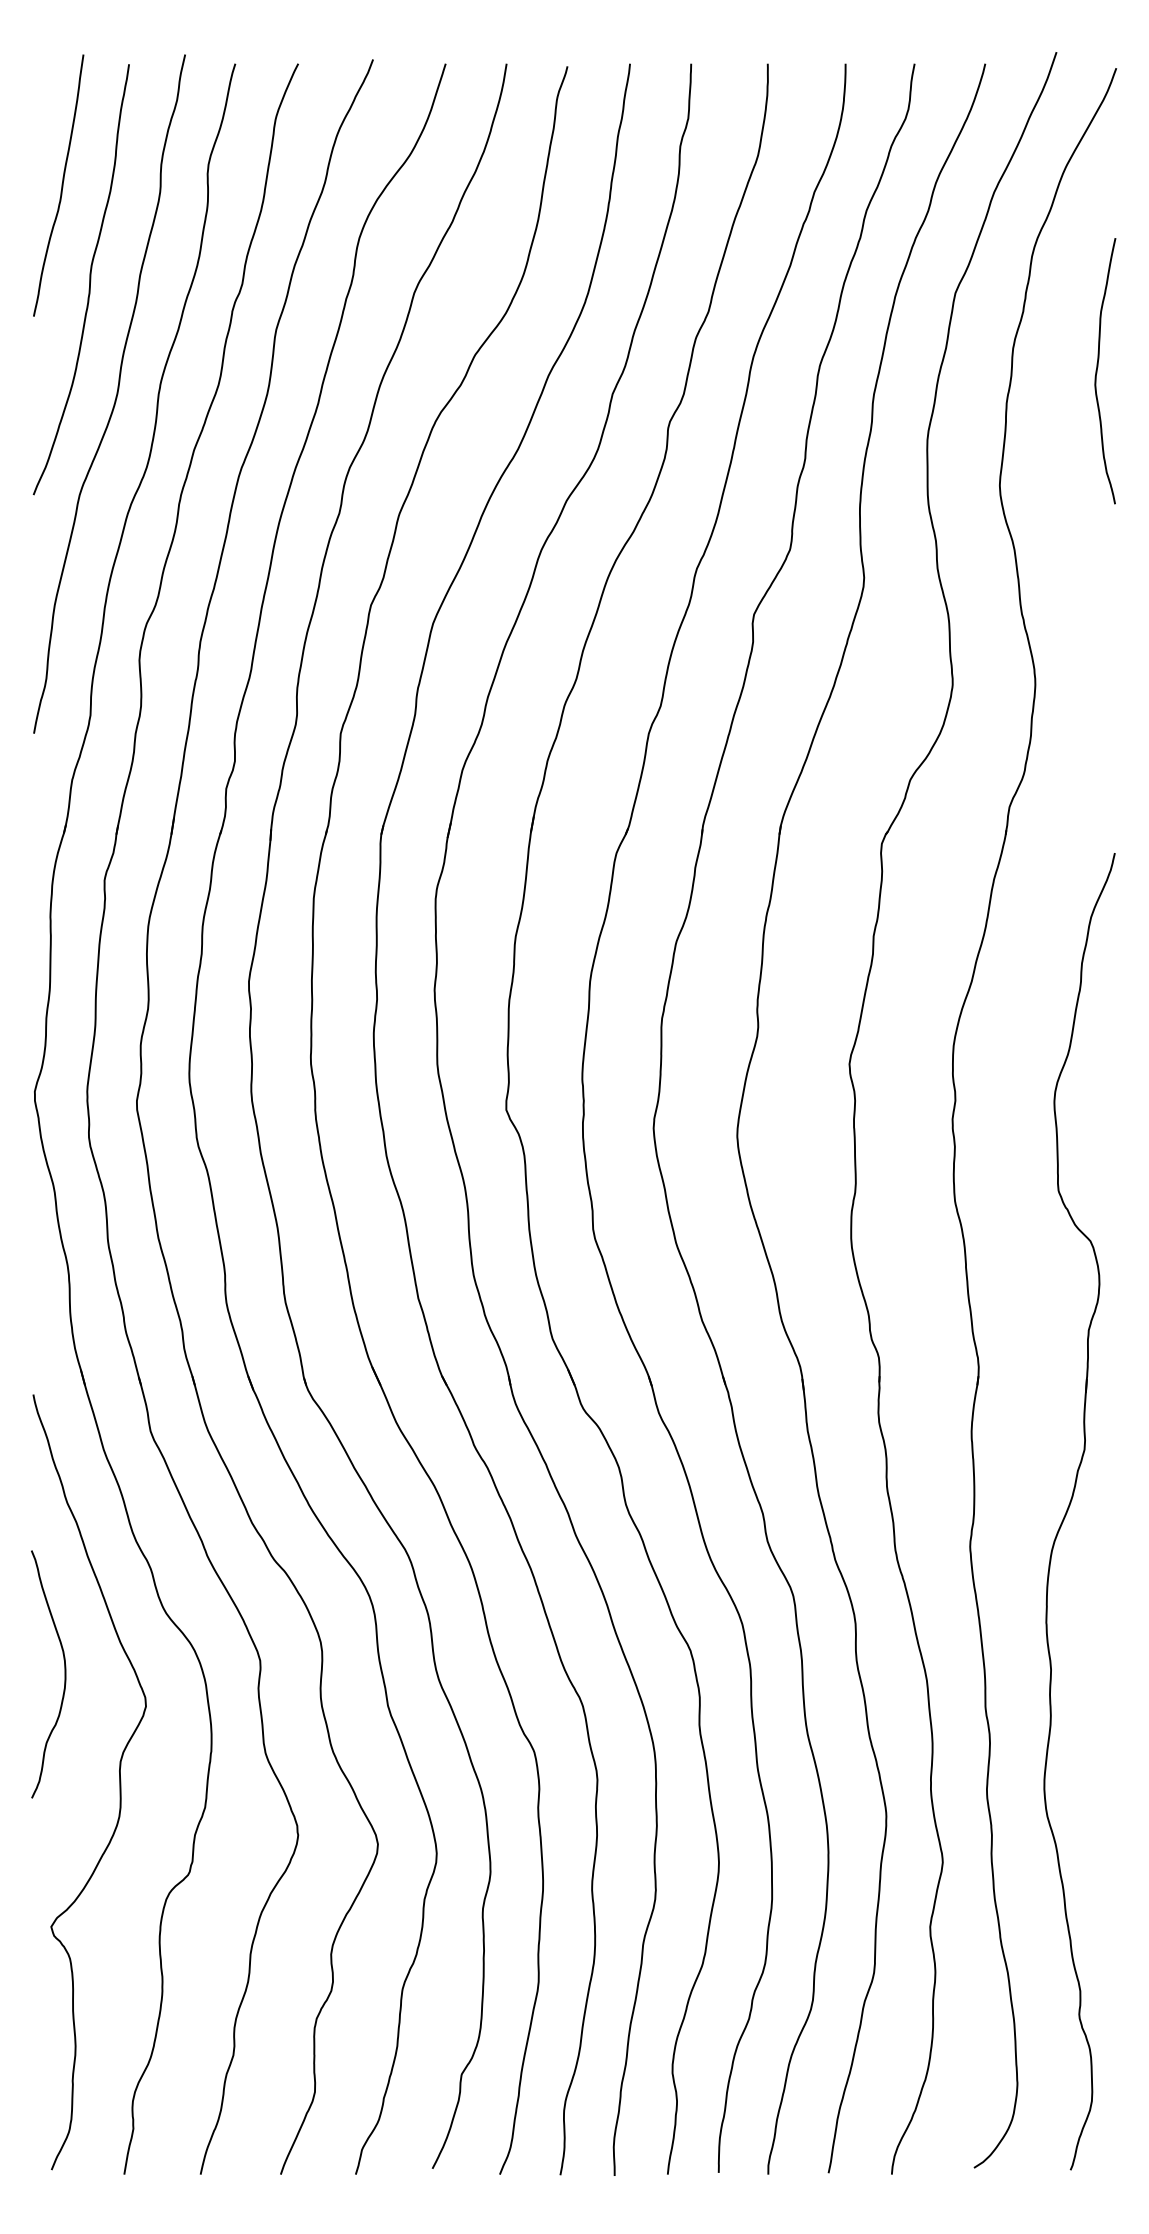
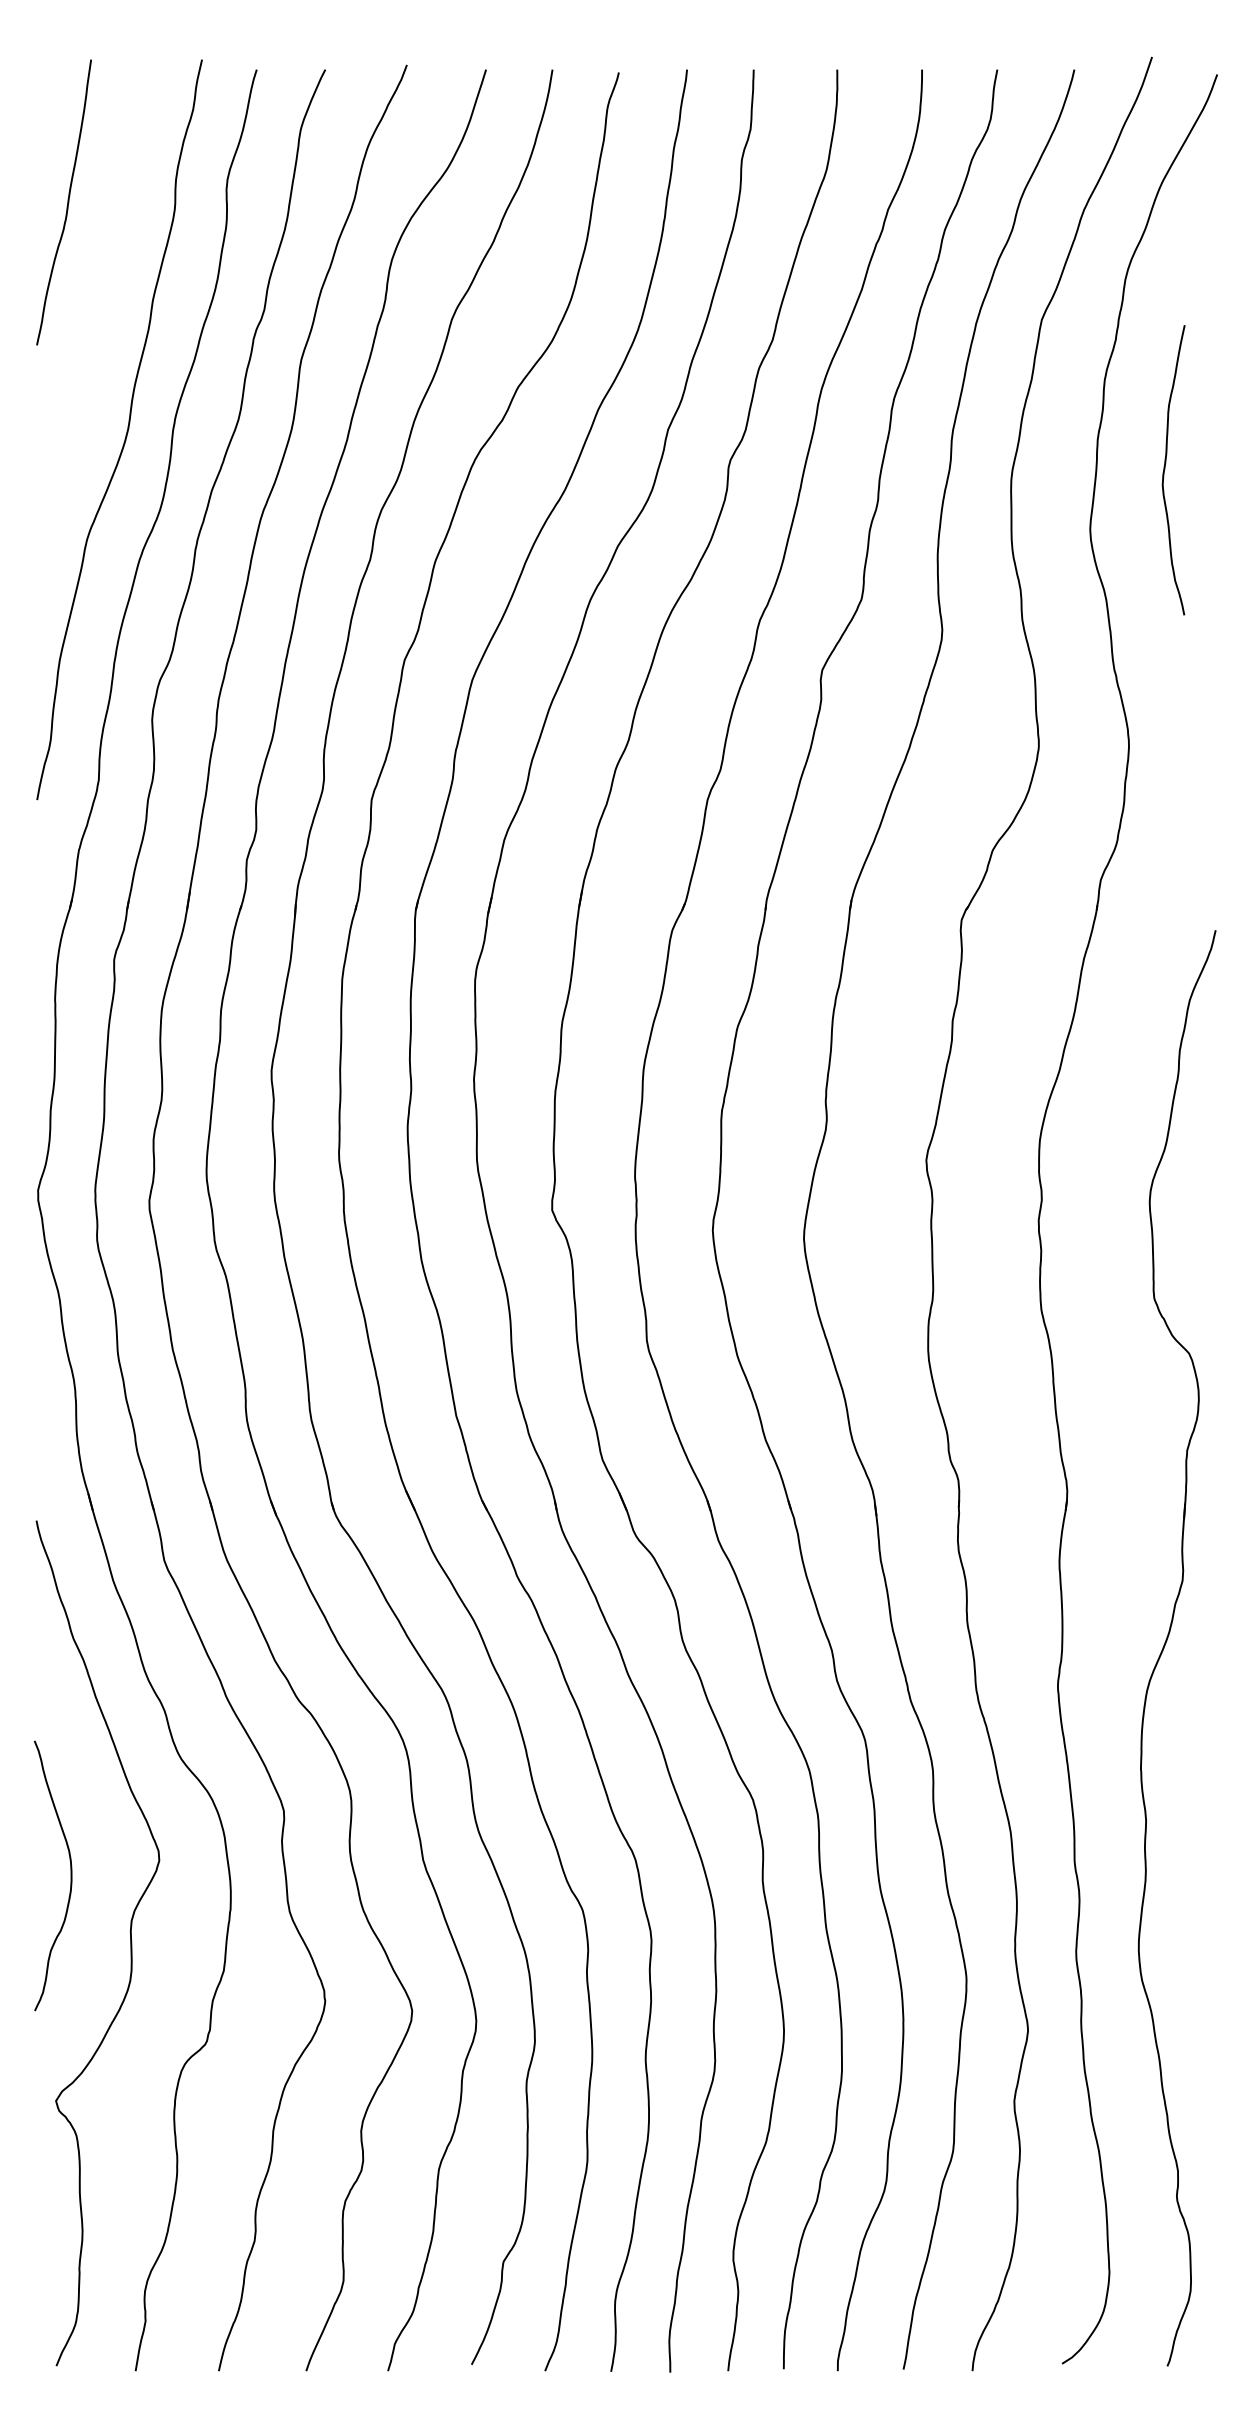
curve: (89, 279) -> (97, 304), removed
curve: (1097, 371) -> (1165, 470), moved
curve: (64, 1674) -> (70, 1875), moved

